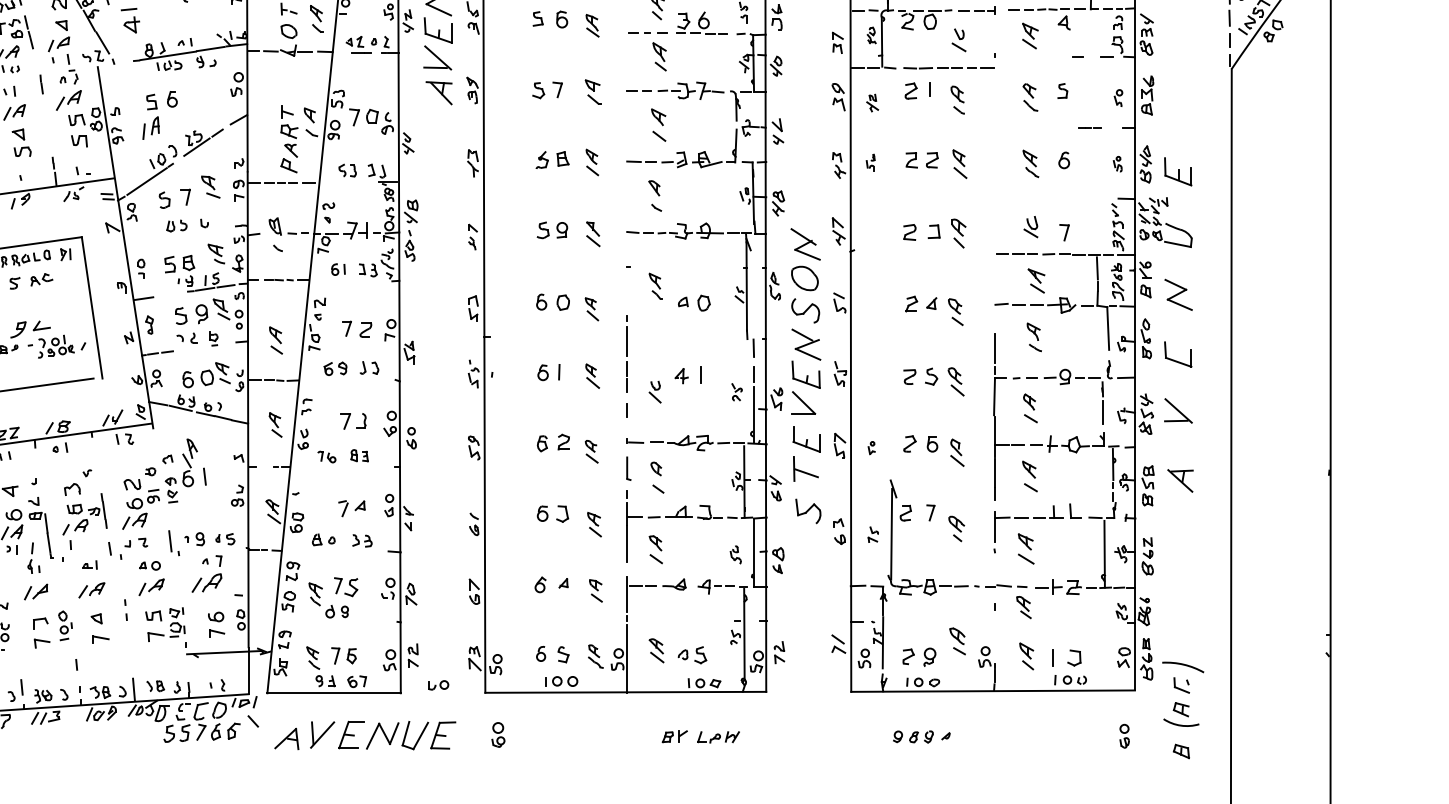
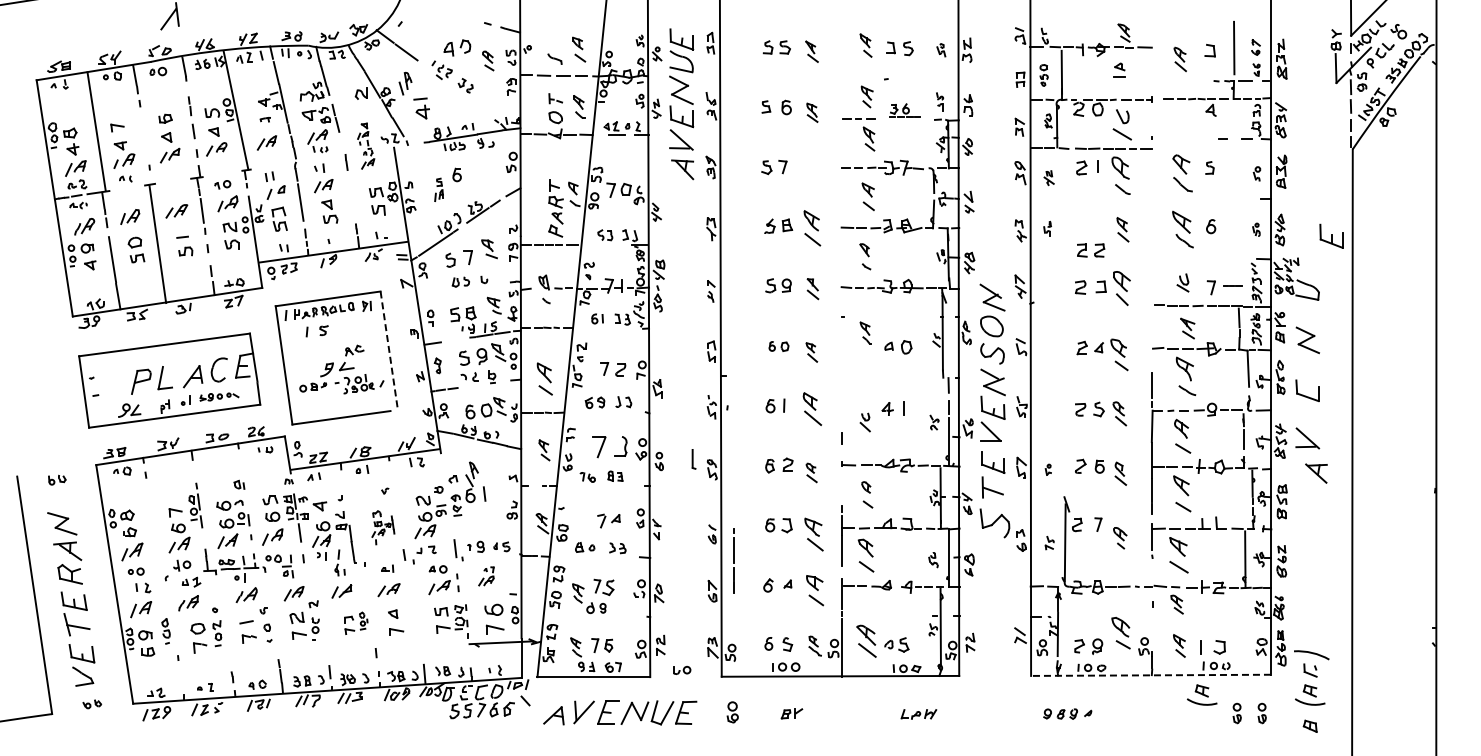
part: (701, 23) -> (904, 110), size x0.7
part: (1030, 36) -> (1182, 121), removed
part: (958, 40) -> (1121, 125), size x1.6
part: (64, 64) -> (365, 145), size x0.6
part: (592, 91) -> (812, 168), removed
part: (1030, 97) -> (1182, 173), size x1.6
part: (958, 99) -> (1121, 175), size x1.6
part: (150, 116) -> (438, 189), size x0.6
line: (1089, 127) -> (1232, 285), moved
part: (922, 160) -> (1091, 250), moved
part: (591, 162) -> (811, 228), size x1.6
part: (1030, 163) -> (1182, 229), size x1.6
part: (1178, 170) -> (1331, 235), moved
part: (958, 233) -> (1121, 288), size x1.4
part: (41, 279) -> (354, 350), moved
part: (552, 302) -> (778, 346), size x0.7
line: (92, 308) -> (389, 351), solid -> dashed
part: (955, 311) -> (1119, 354), size x1.4
part: (1033, 336) -> (1185, 375), size x1.6
part: (275, 340) -> (544, 378), size x1.4
line: (627, 353) -> (733, 560), moved
part: (592, 375) -> (812, 408), size x1.6
part: (1030, 407) -> (1182, 435), size x1.4
part: (353, 421) -> (610, 447), size x1.6
part: (628, 468) -> (693, 459), moved
part: (1029, 476) -> (1181, 493), size x1.4
part: (1180, 480) -> (1316, 473), moved
part: (807, 511) -> (994, 523), size x1.4
part: (85, 516) -> (383, 527), size x0.6
part: (593, 524) -> (813, 534), size x1.6
part: (1025, 548) -> (1178, 554), size x1.4
part: (655, 549) -> (865, 555), size x1.4
part: (207, 574) -> (486, 576), size x0.6
part: (596, 590) -> (815, 590), size x1.6
part: (125, 609) -> (457, 582), moved
part: (216, 625) -> (494, 619), size x1.4
part: (53, 629) -> (356, 623), size x0.7
part: (957, 641) -> (1120, 633), size x1.4
part: (656, 649) -> (866, 640), size x1.6
line: (993, 691) -> (1151, 675), solid -> dashed
part: (1054, 713) -> (1202, 694), added
part: (674, 736) -> (791, 713), moved
part: (921, 736) -> (1067, 713), moved
part: (1094, 736) -> (1236, 713), added

